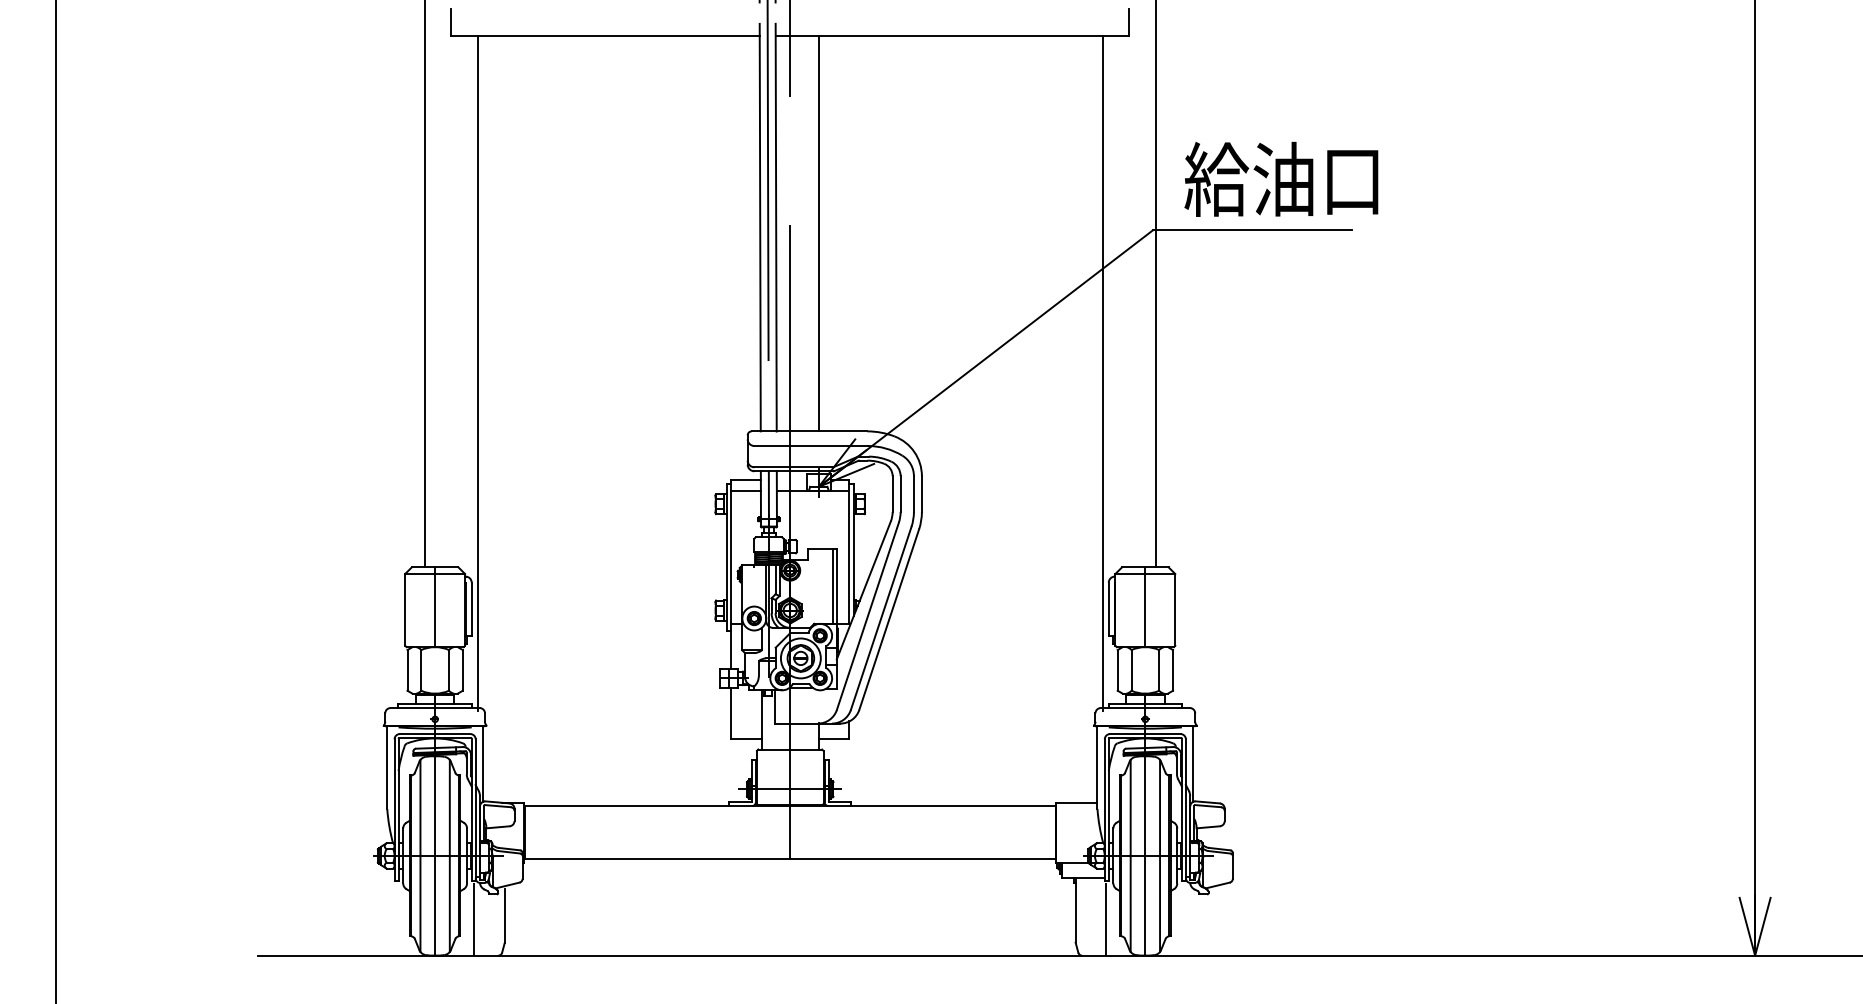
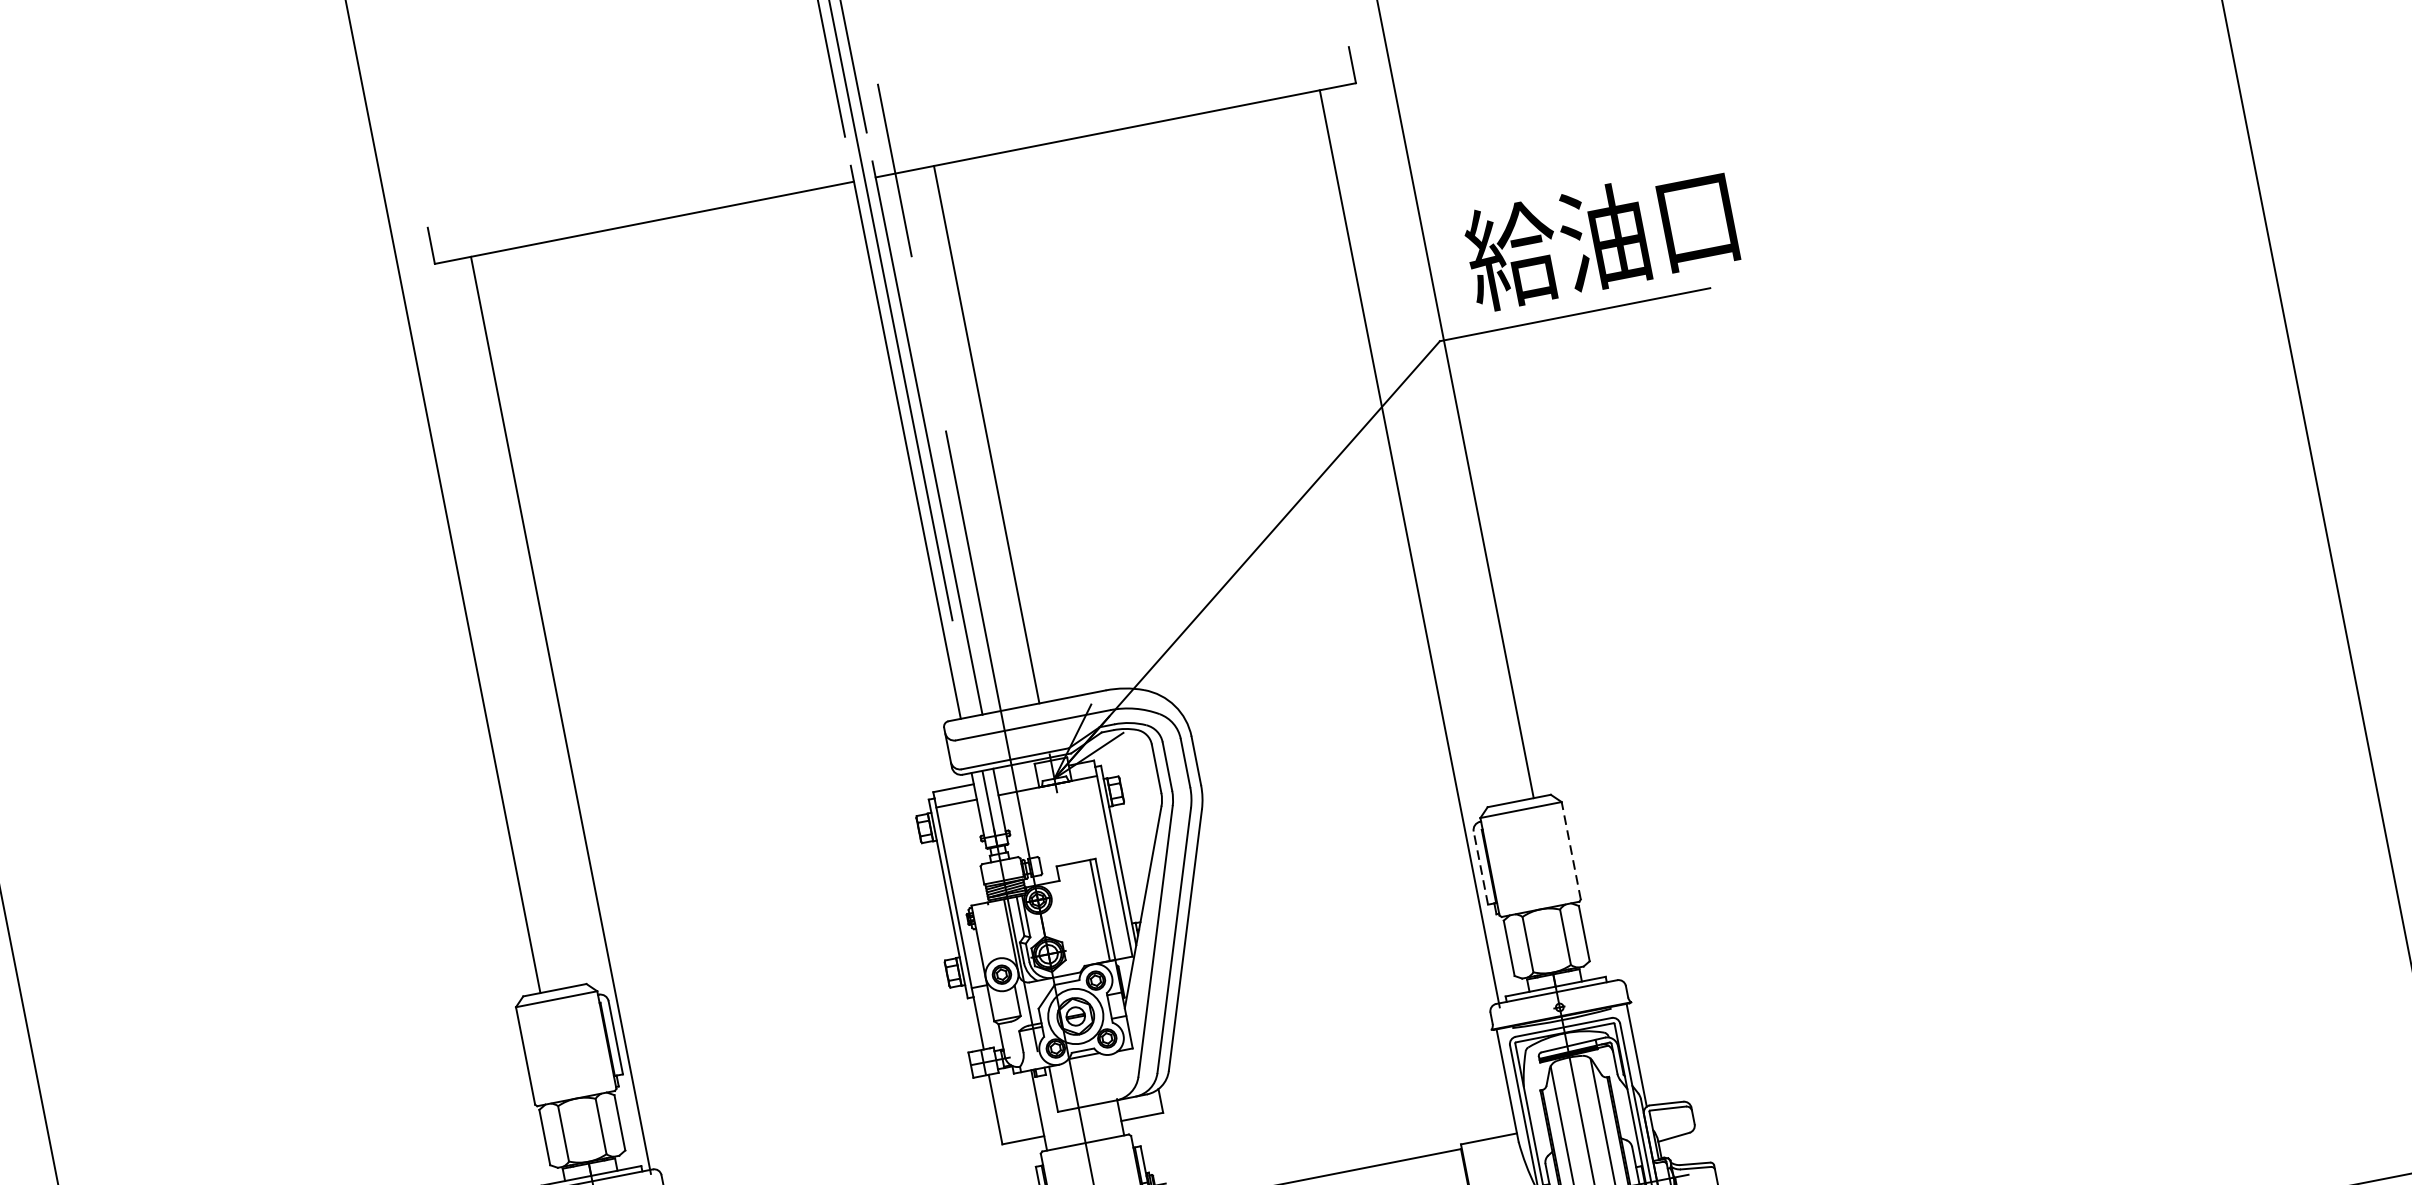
line: (435, 607) -> (566, 1044), removed
line: (1145, 607) -> (1530, 855), removed
line: (1108, 609) -> (1480, 868), solid -> dashed
line: (1175, 609) -> (1571, 850), solid -> dashed

